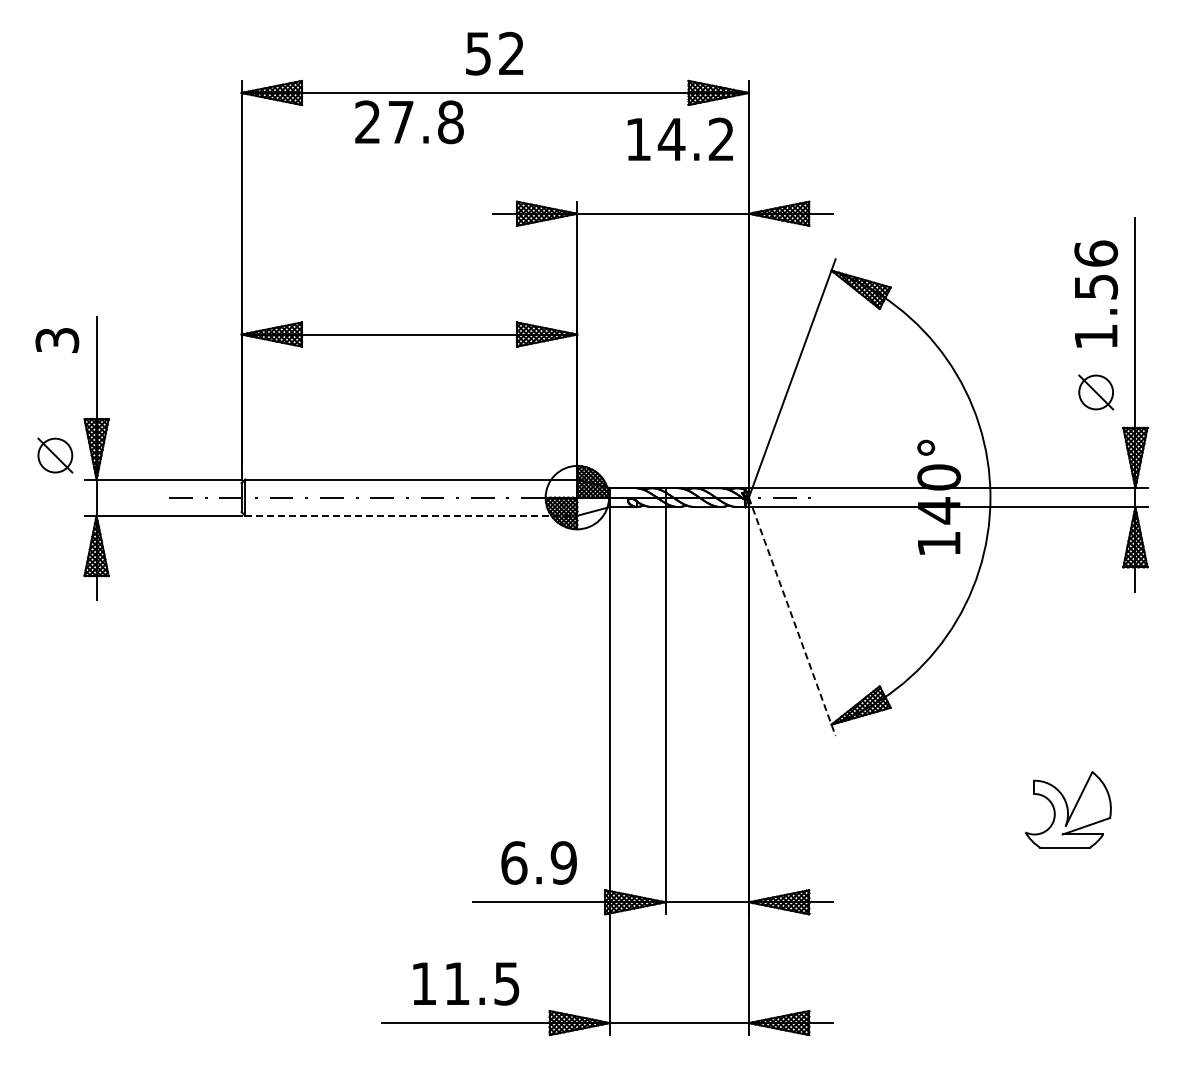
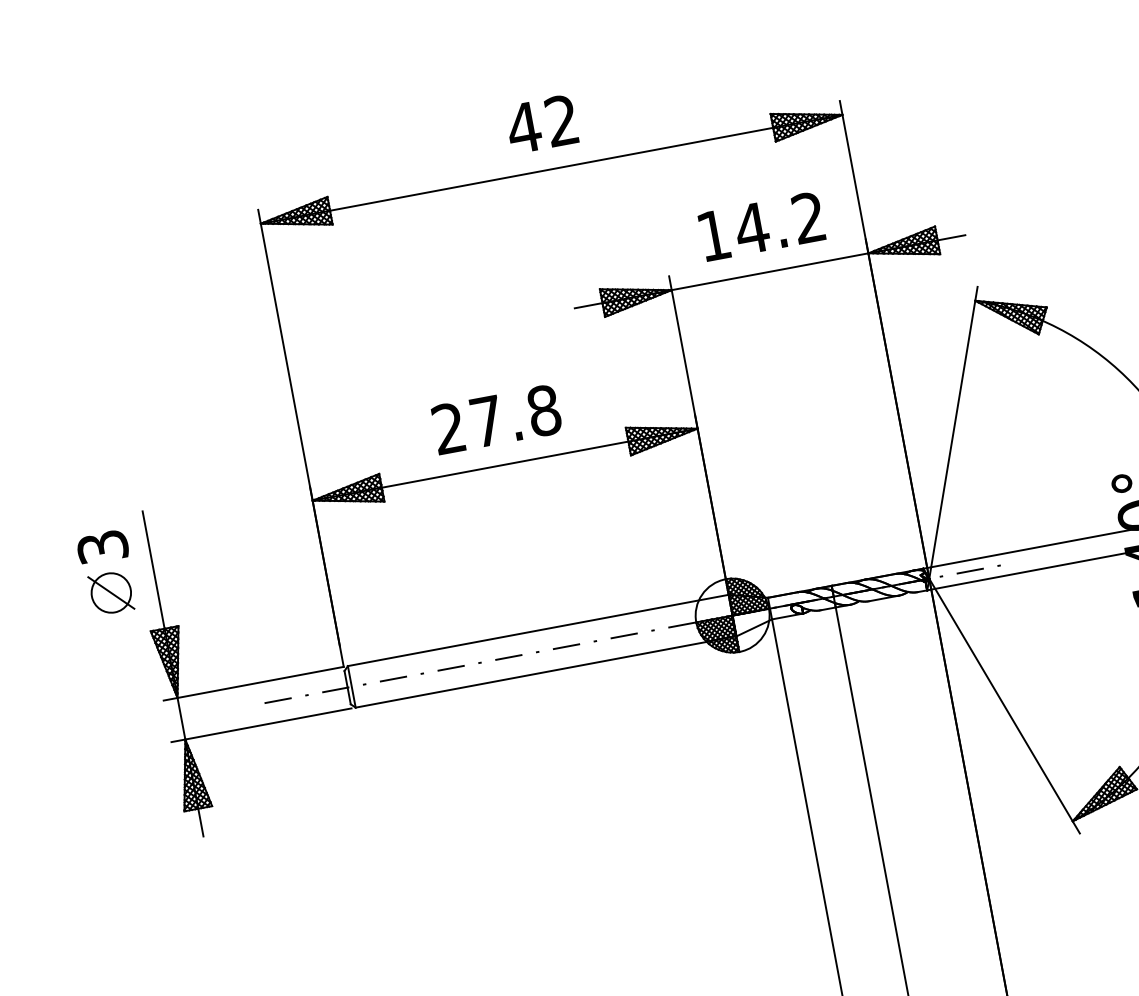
text: (478, 53) -> (523, 127), 52 -> 42
text: (409, 122) -> (496, 419), moved
text: (679, 138) -> (760, 225), moved
part: (55, 455) -> (111, 592), moved
line: (411, 515) -> (546, 671), dashed -> solid
line: (792, 616) -> (1004, 705), dashed -> solid

